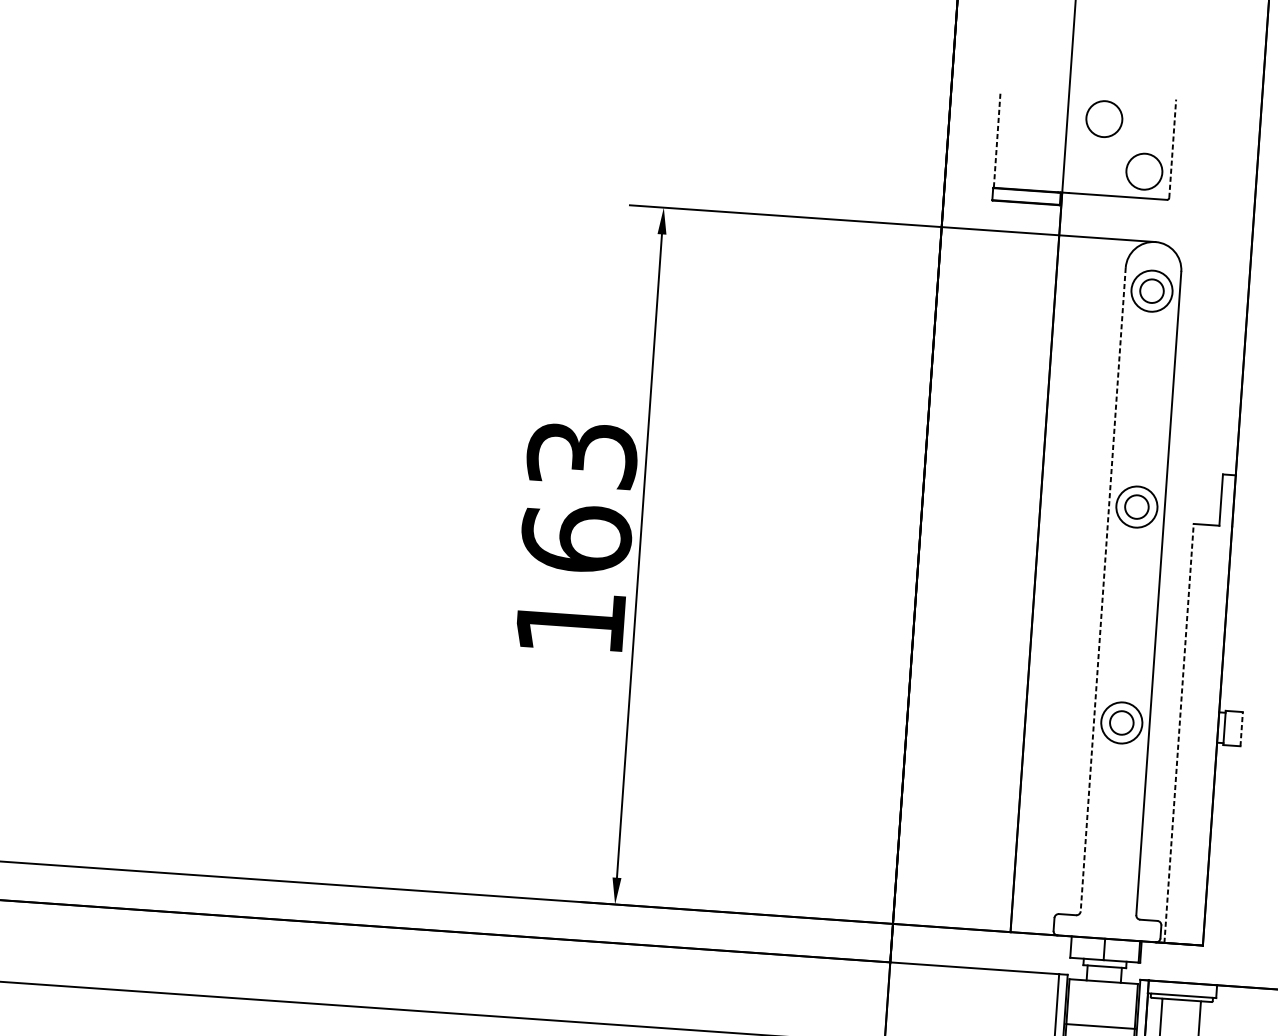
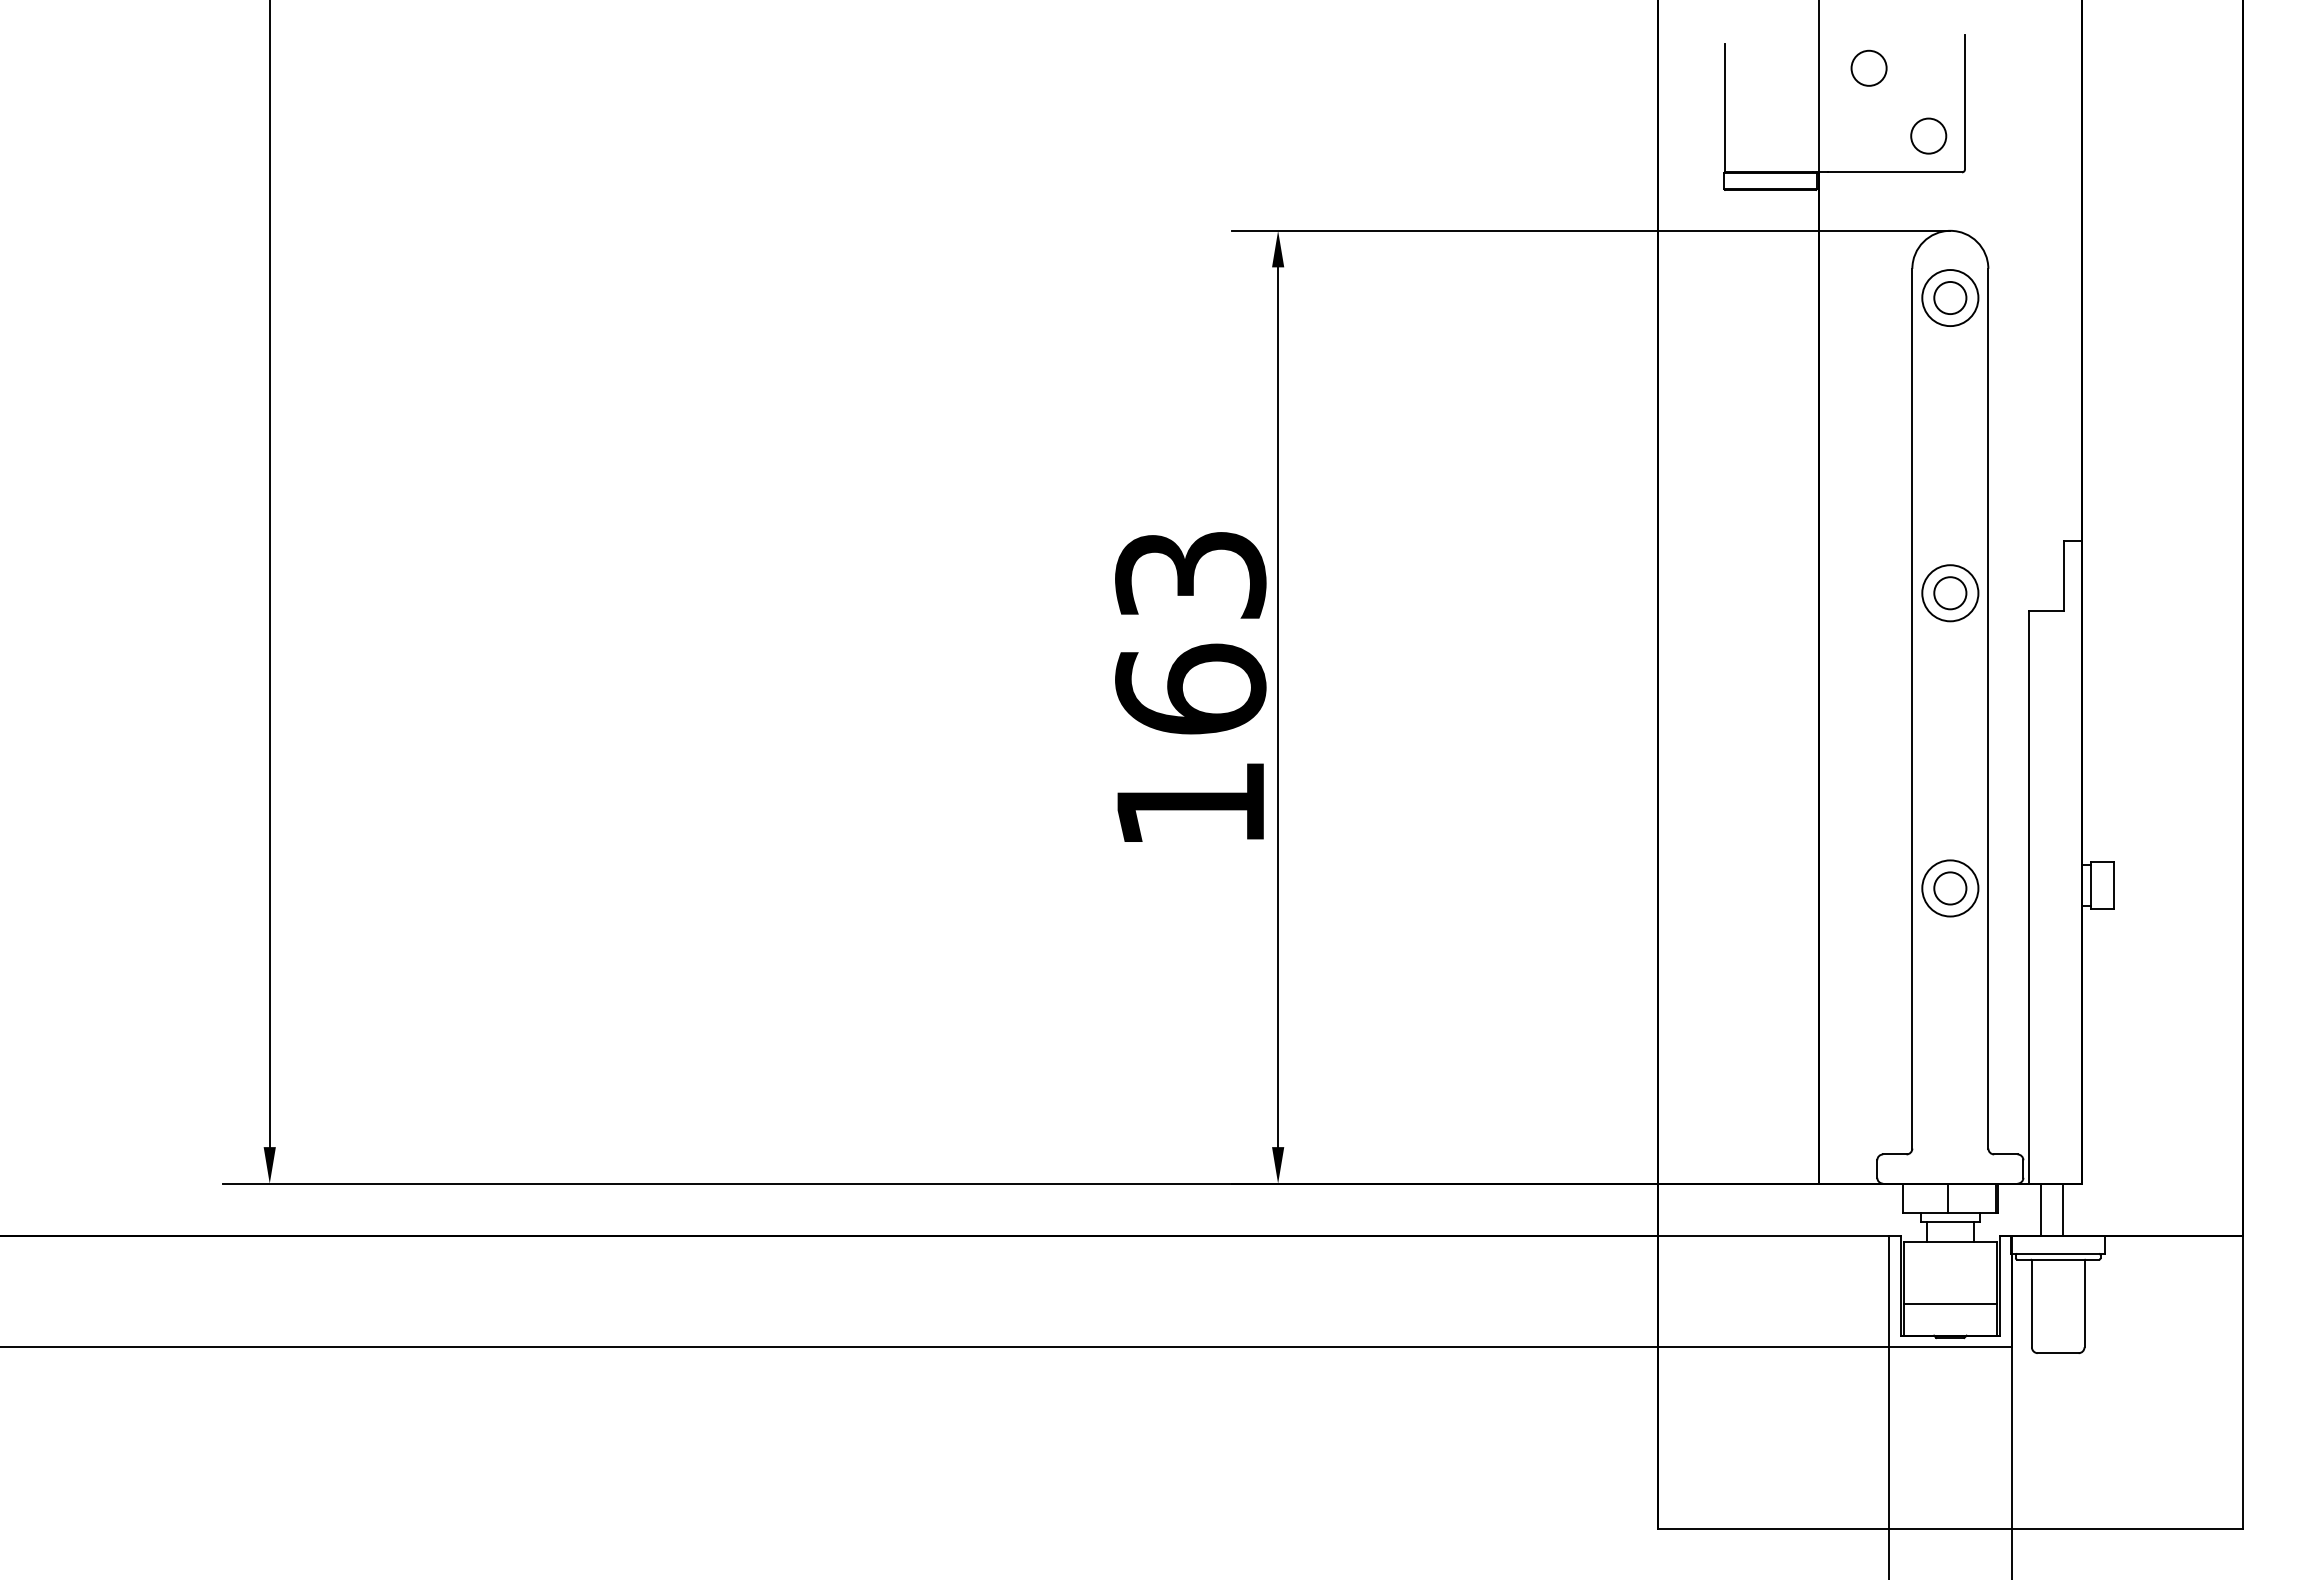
circle: (1103, 118) -> (1868, 67), size x0.71
line: (997, 141) -> (1725, 108), dashed -> solid
line: (1172, 148) -> (1964, 101), dashed -> solid
circle: (1144, 171) -> (1928, 135), size x0.71
line: (1103, 589) -> (1912, 708), dashed -> solid
line: (1242, 728) -> (2114, 884), dashed -> solid
line: (1179, 732) -> (2029, 896), dashed -> solid
line: (1171, 962) -> (2040, 1209), added
line: (1188, 963) -> (2063, 1209), added

